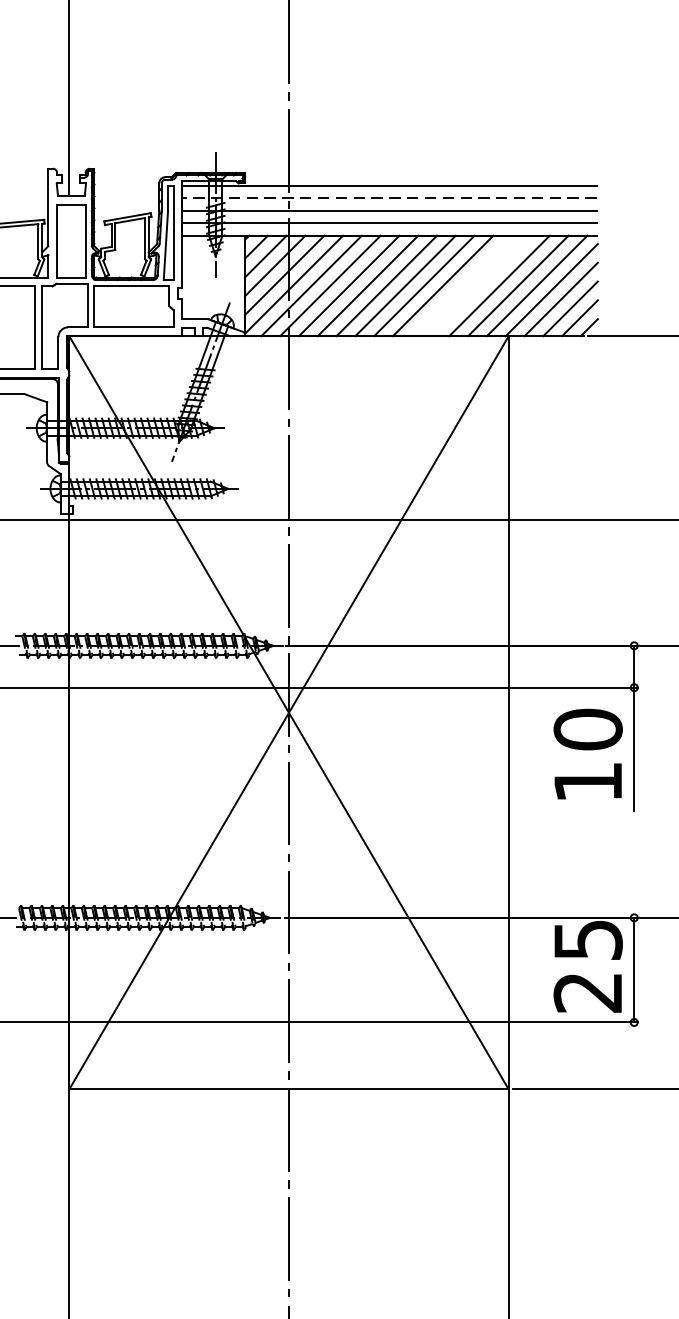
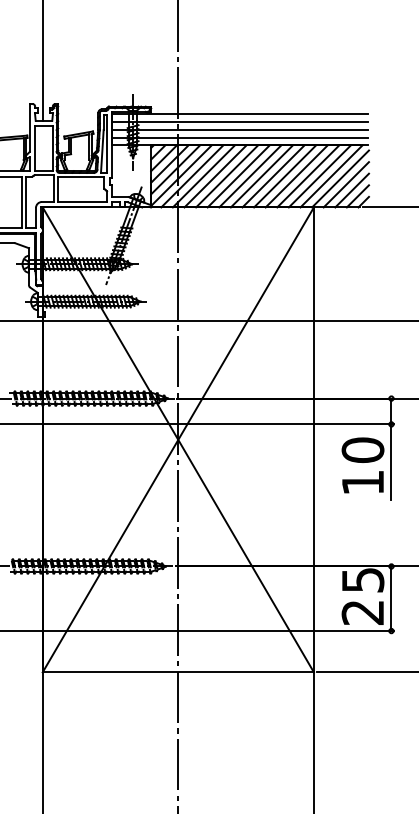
line: (389, 198) -> (240, 122), dashed -> solid
line: (462, 286) -> (285, 176), added
line: (480, 286) -> (296, 176), added

